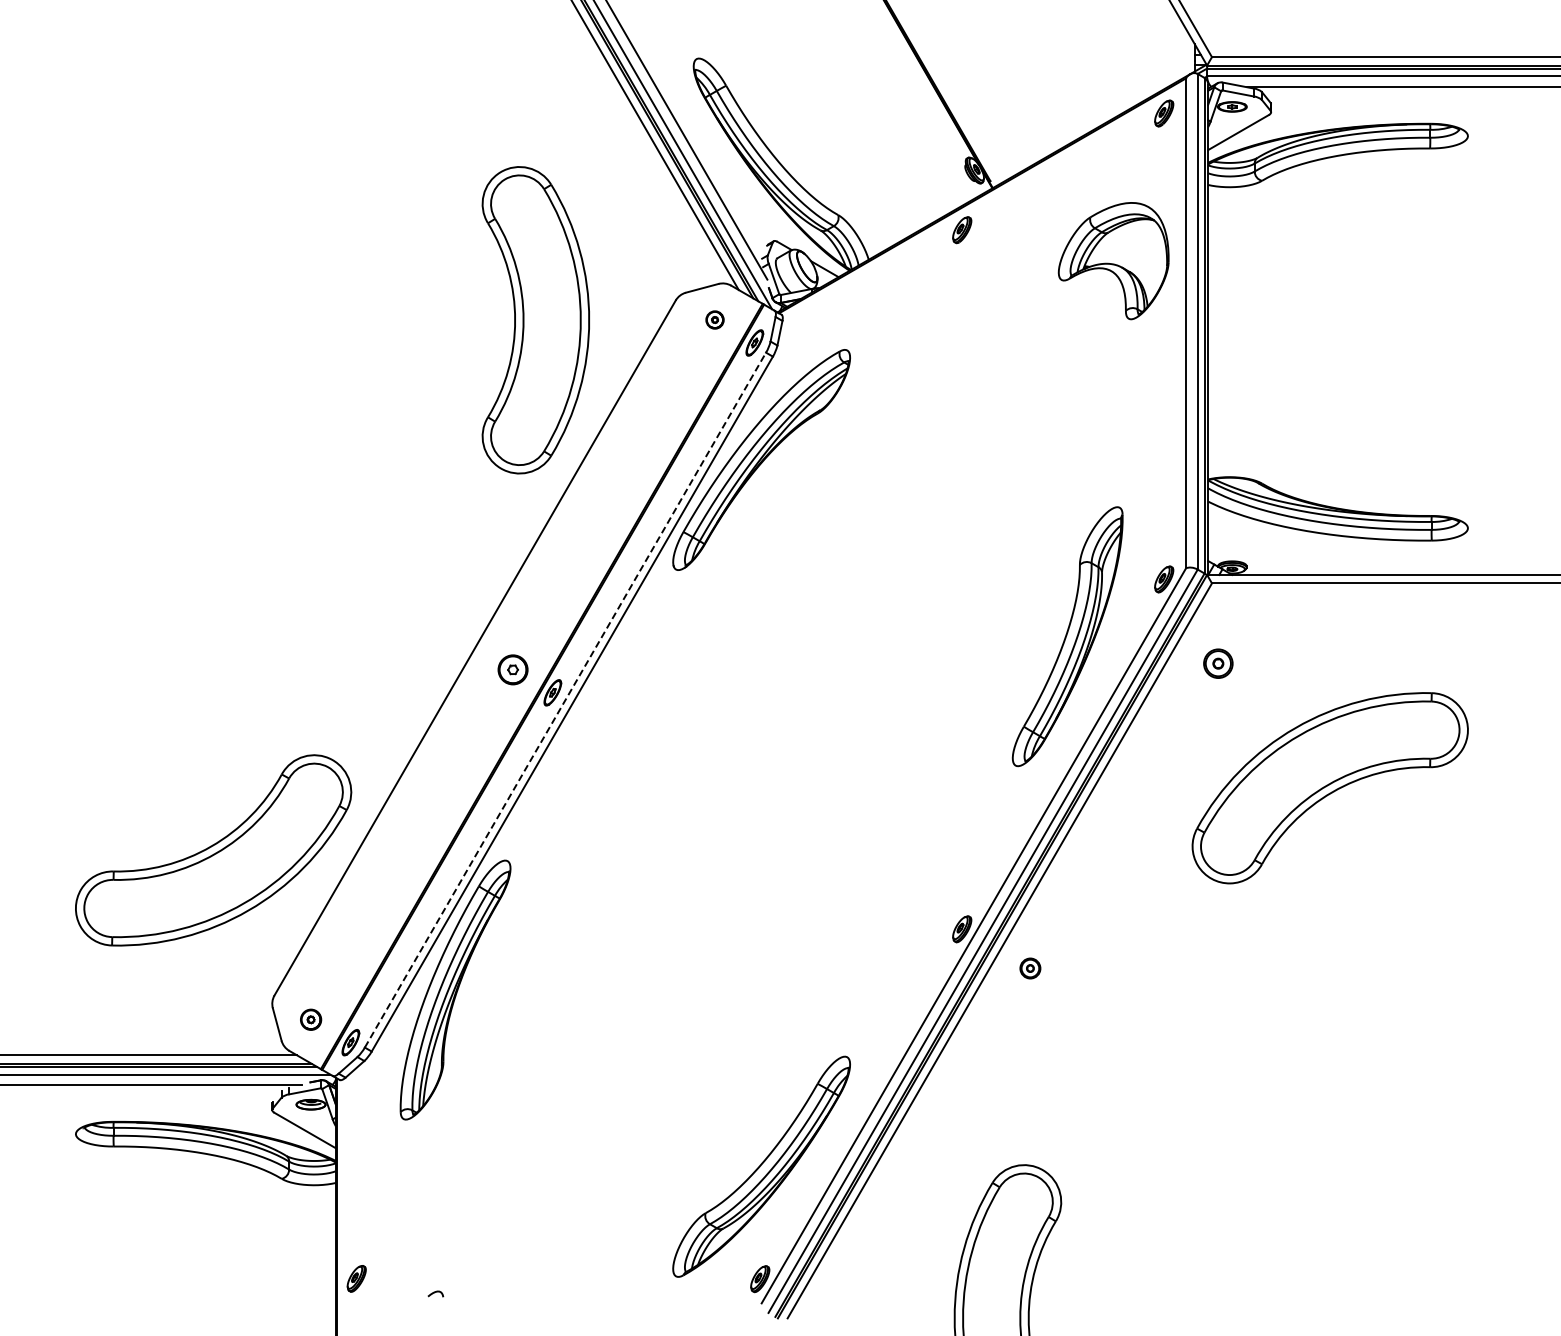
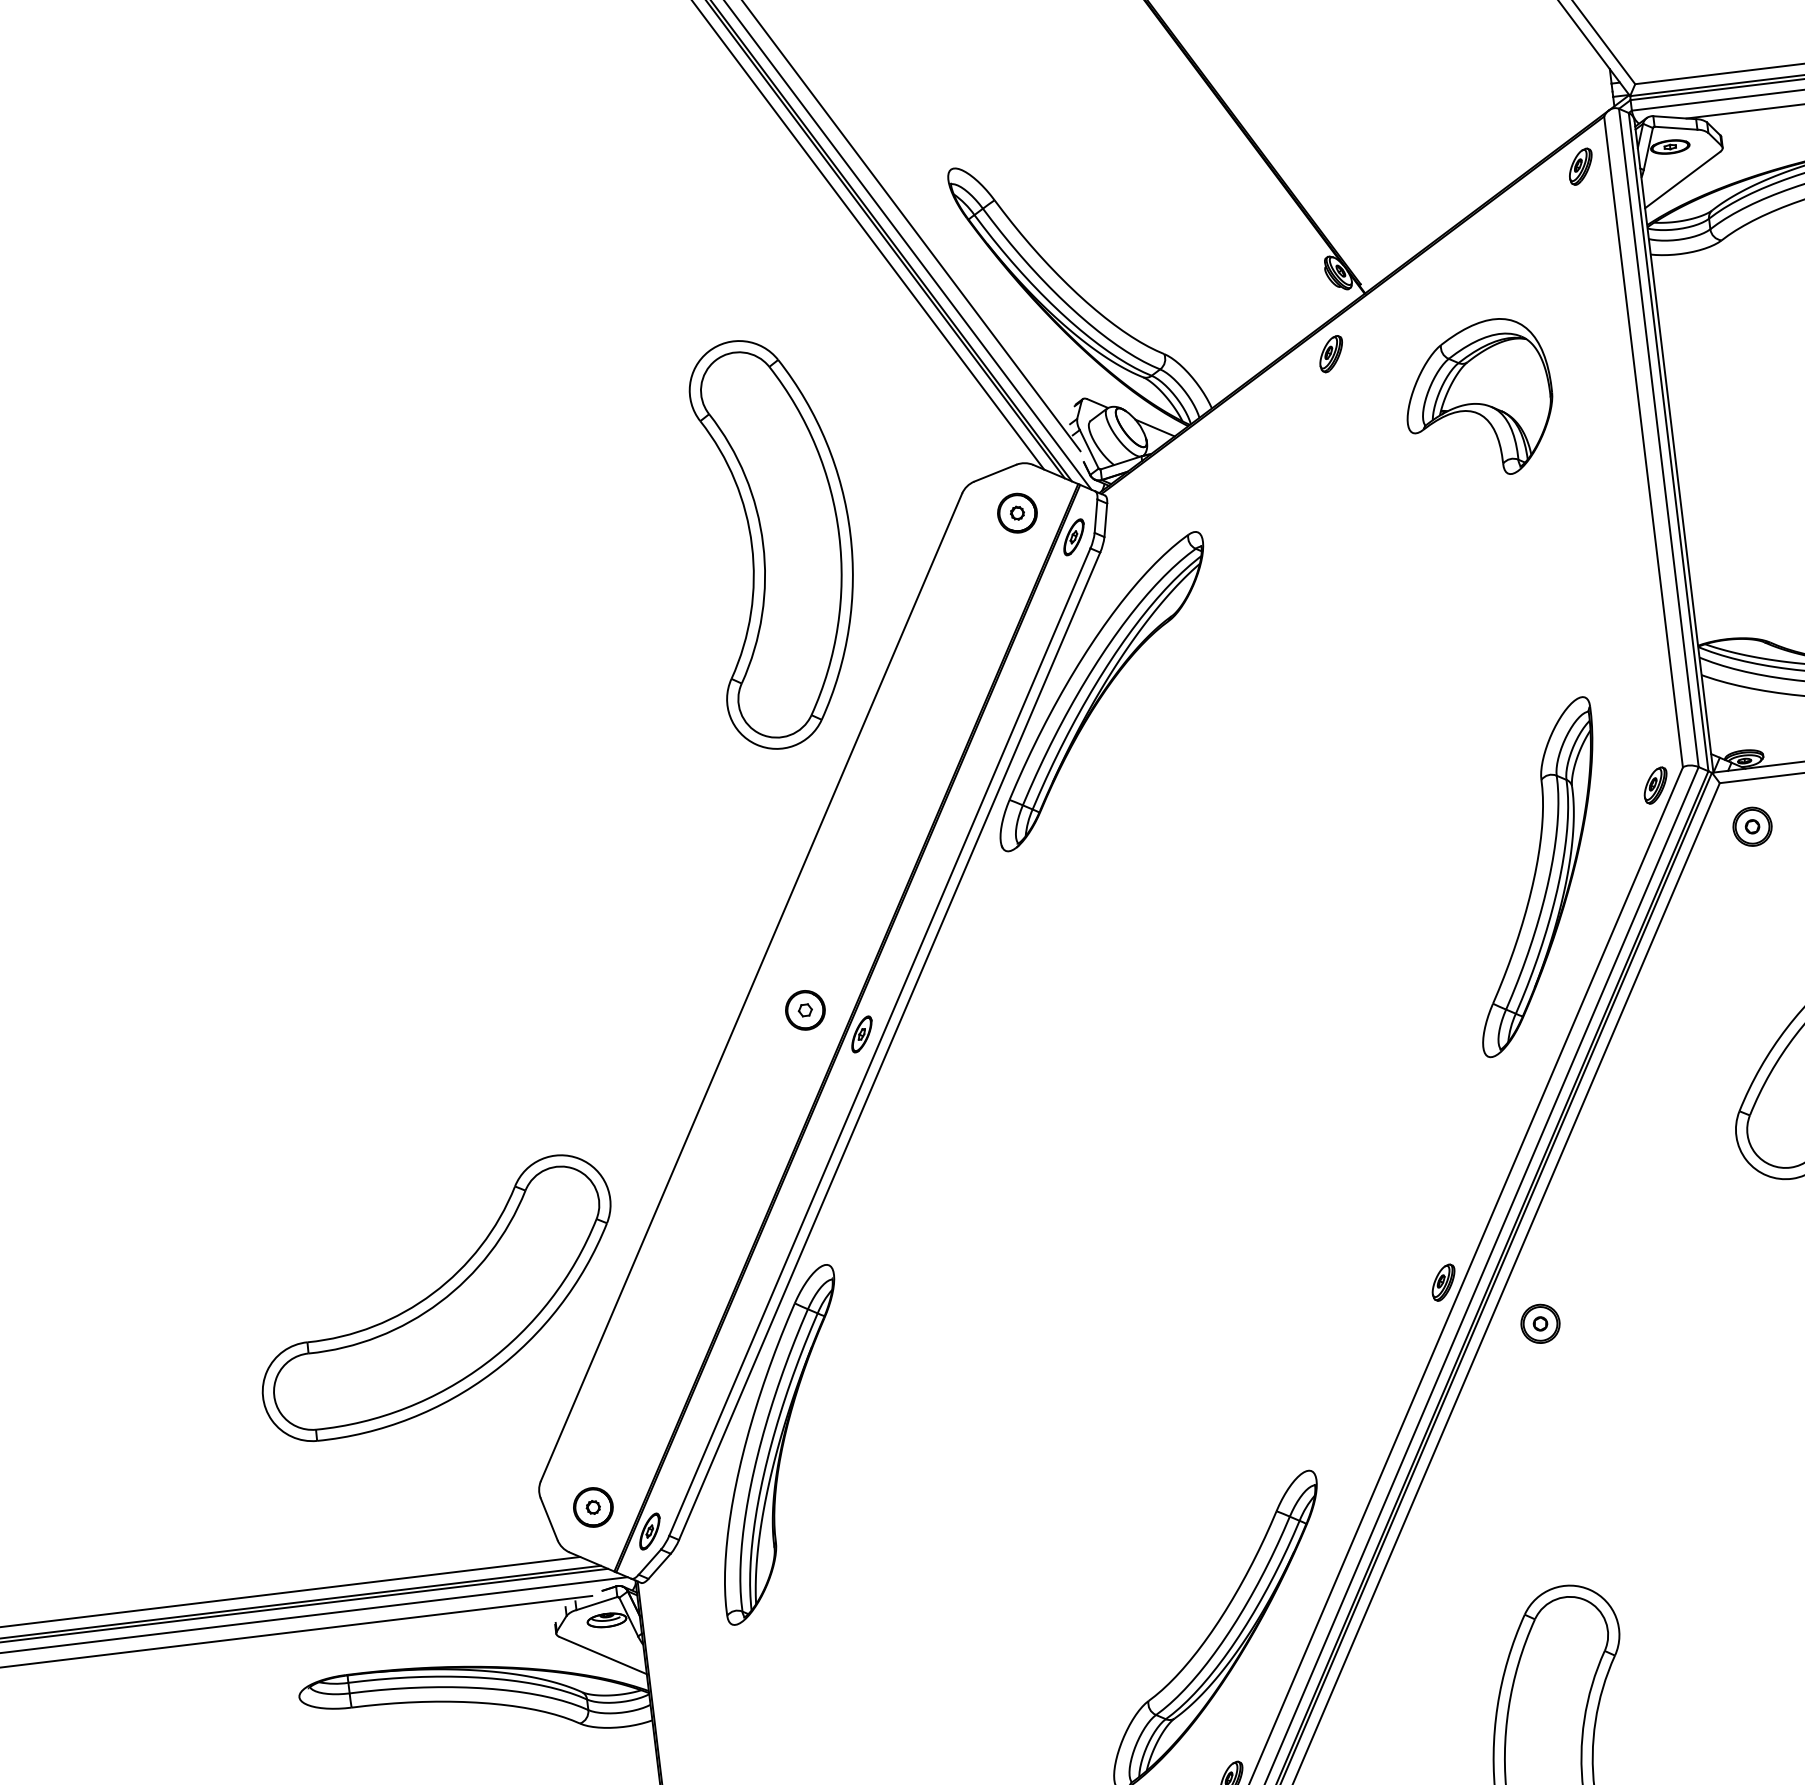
part: (1113, 261) -> (1478, 400), moved
part: (714, 319) -> (1016, 512), size x1.67
part: (1218, 663) -> (1752, 826), moved
line: (565, 699) -> (879, 1041), dashed -> solid
part: (1030, 968) -> (1540, 1323), size x1.43
part: (310, 1019) -> (592, 1507), size x1.43

